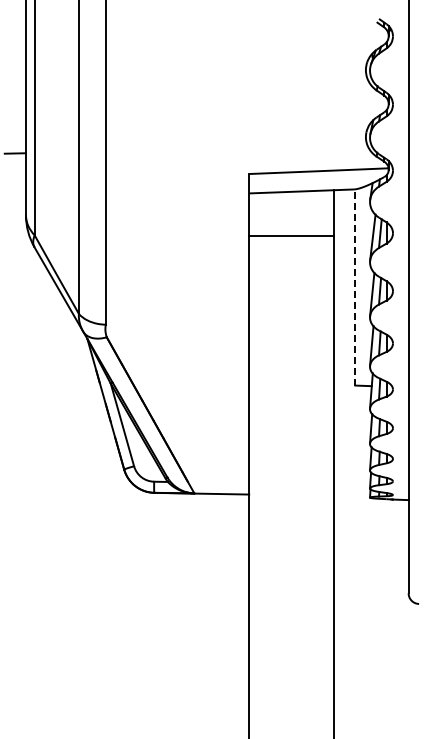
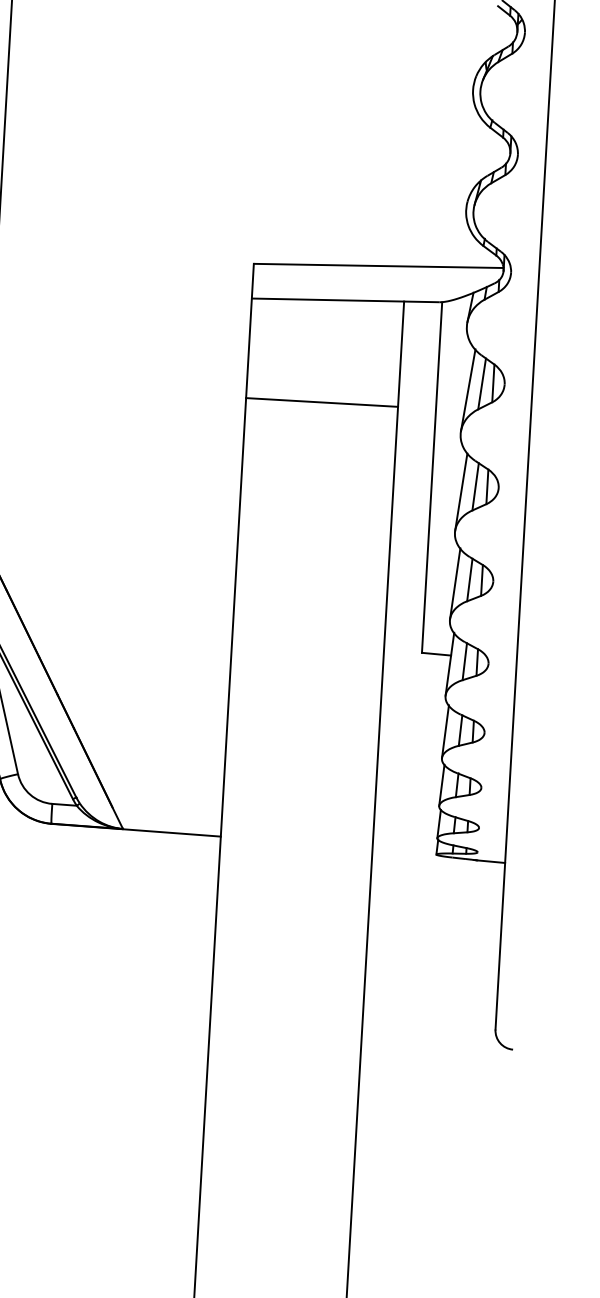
line: (291, 236) -> (321, 403), moved
line: (355, 287) -> (432, 477), dashed -> solid

